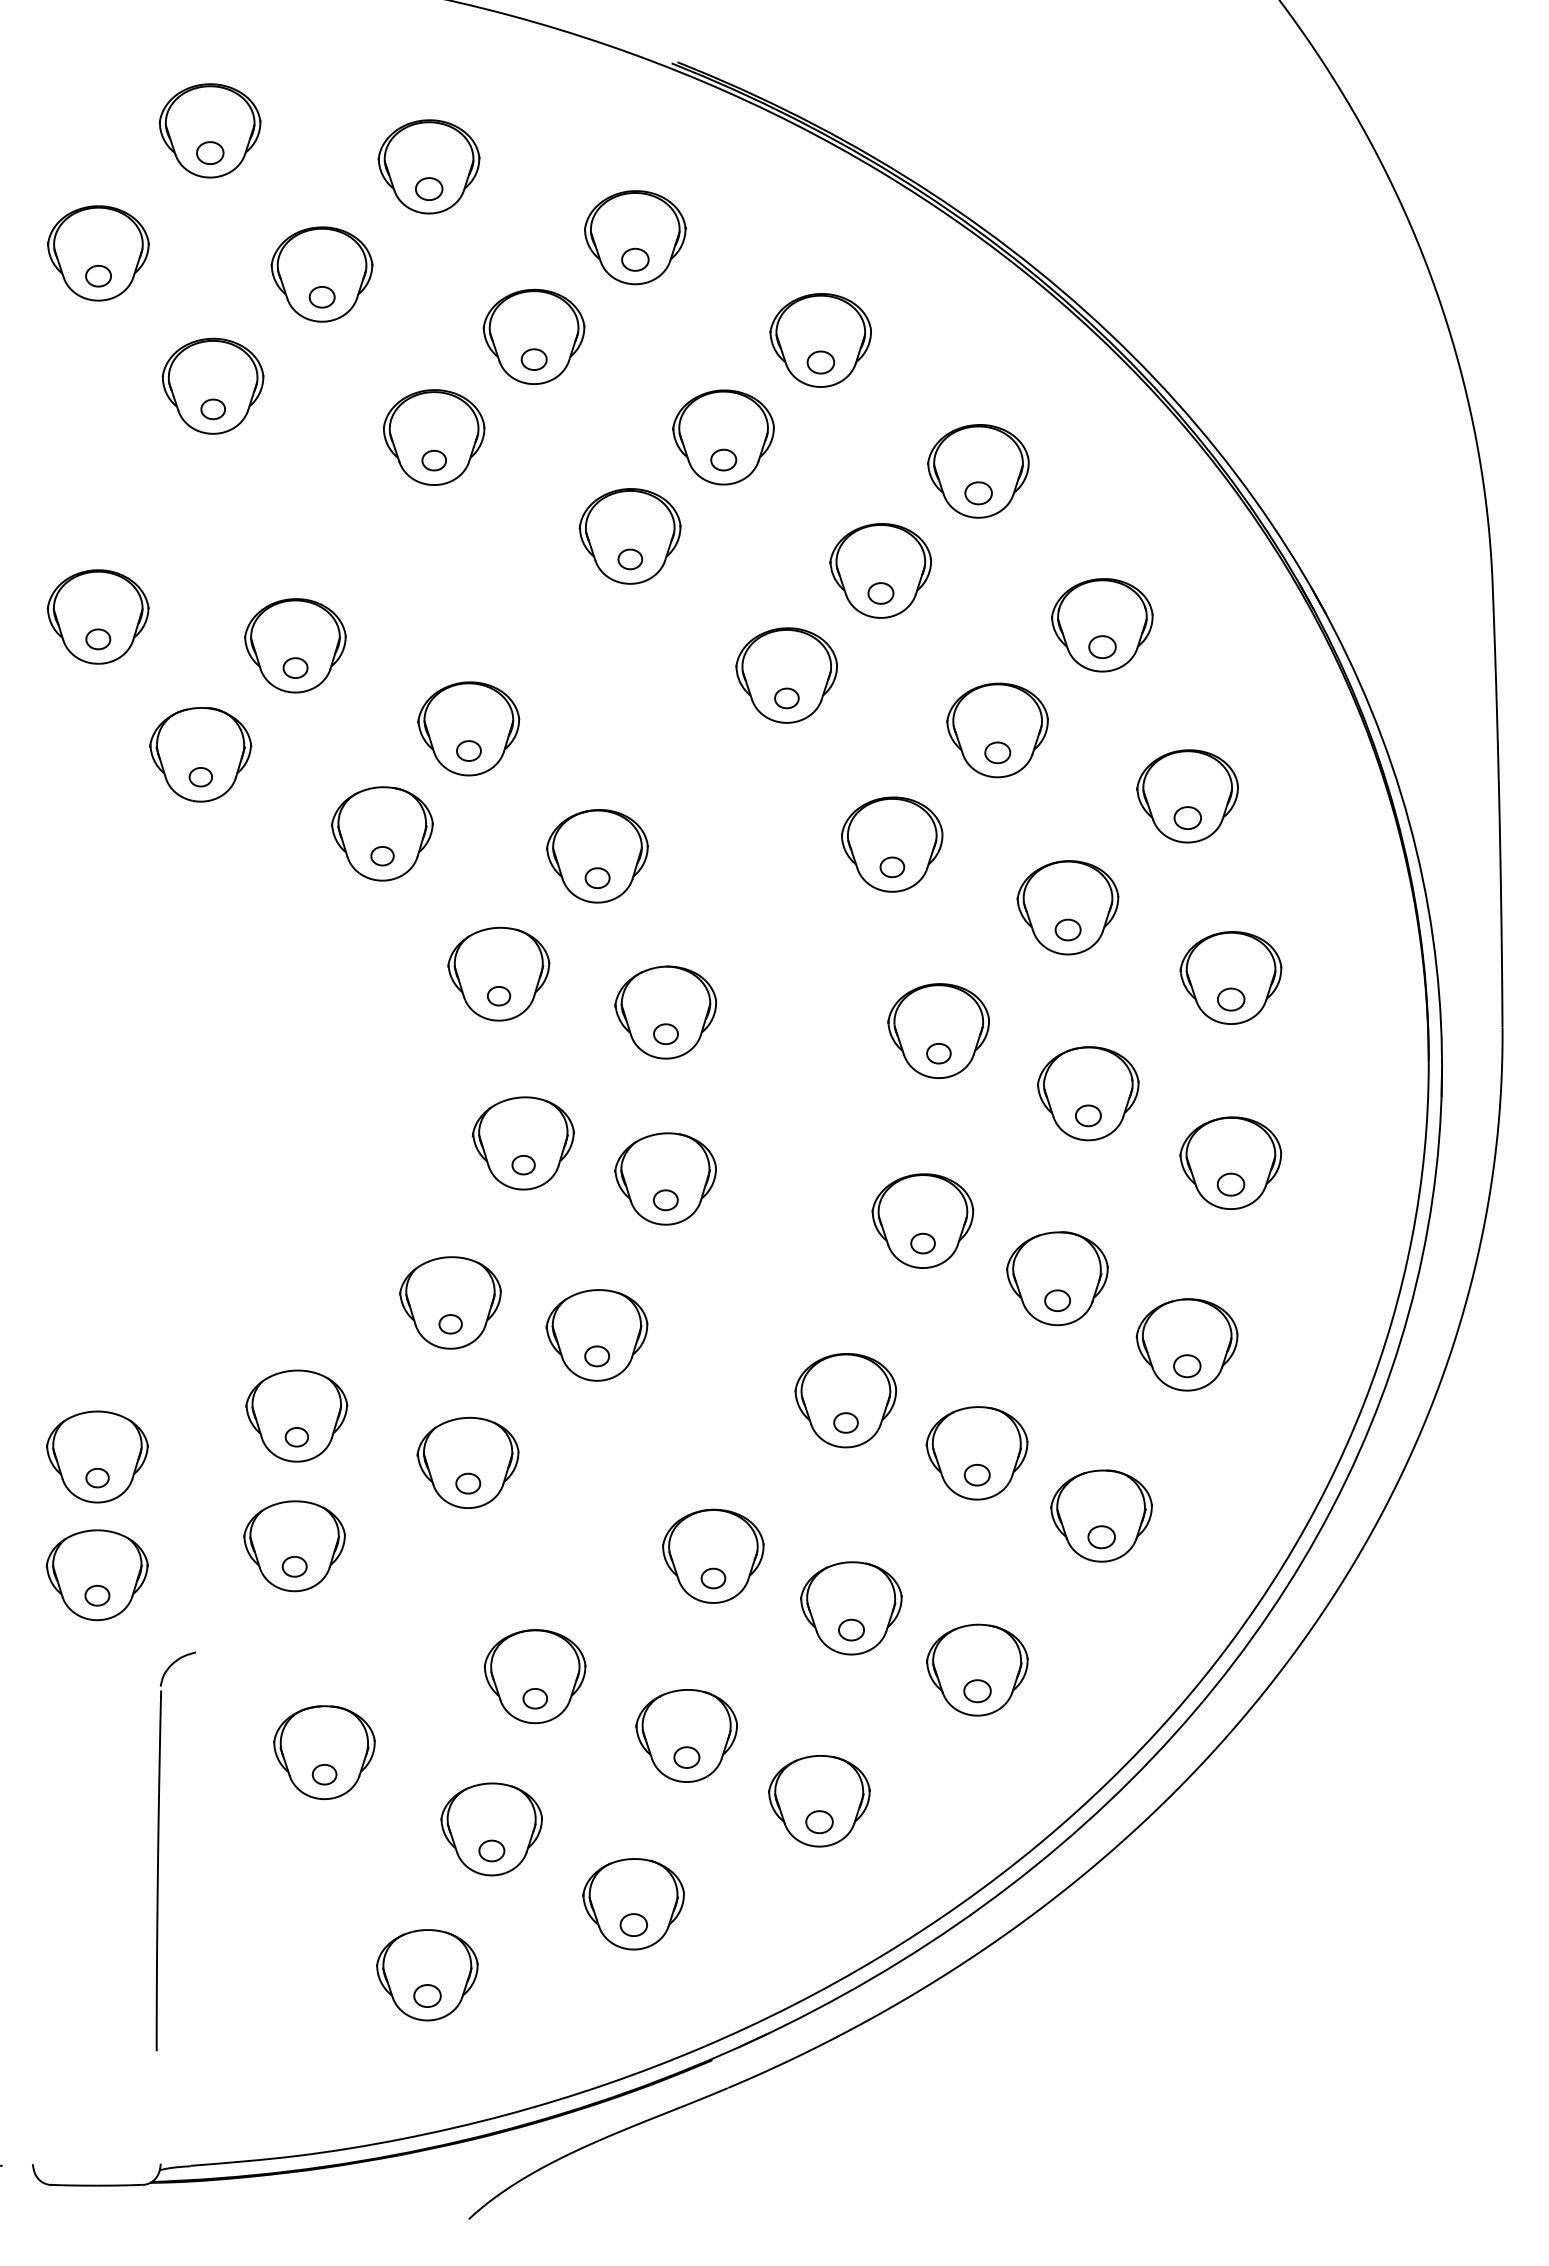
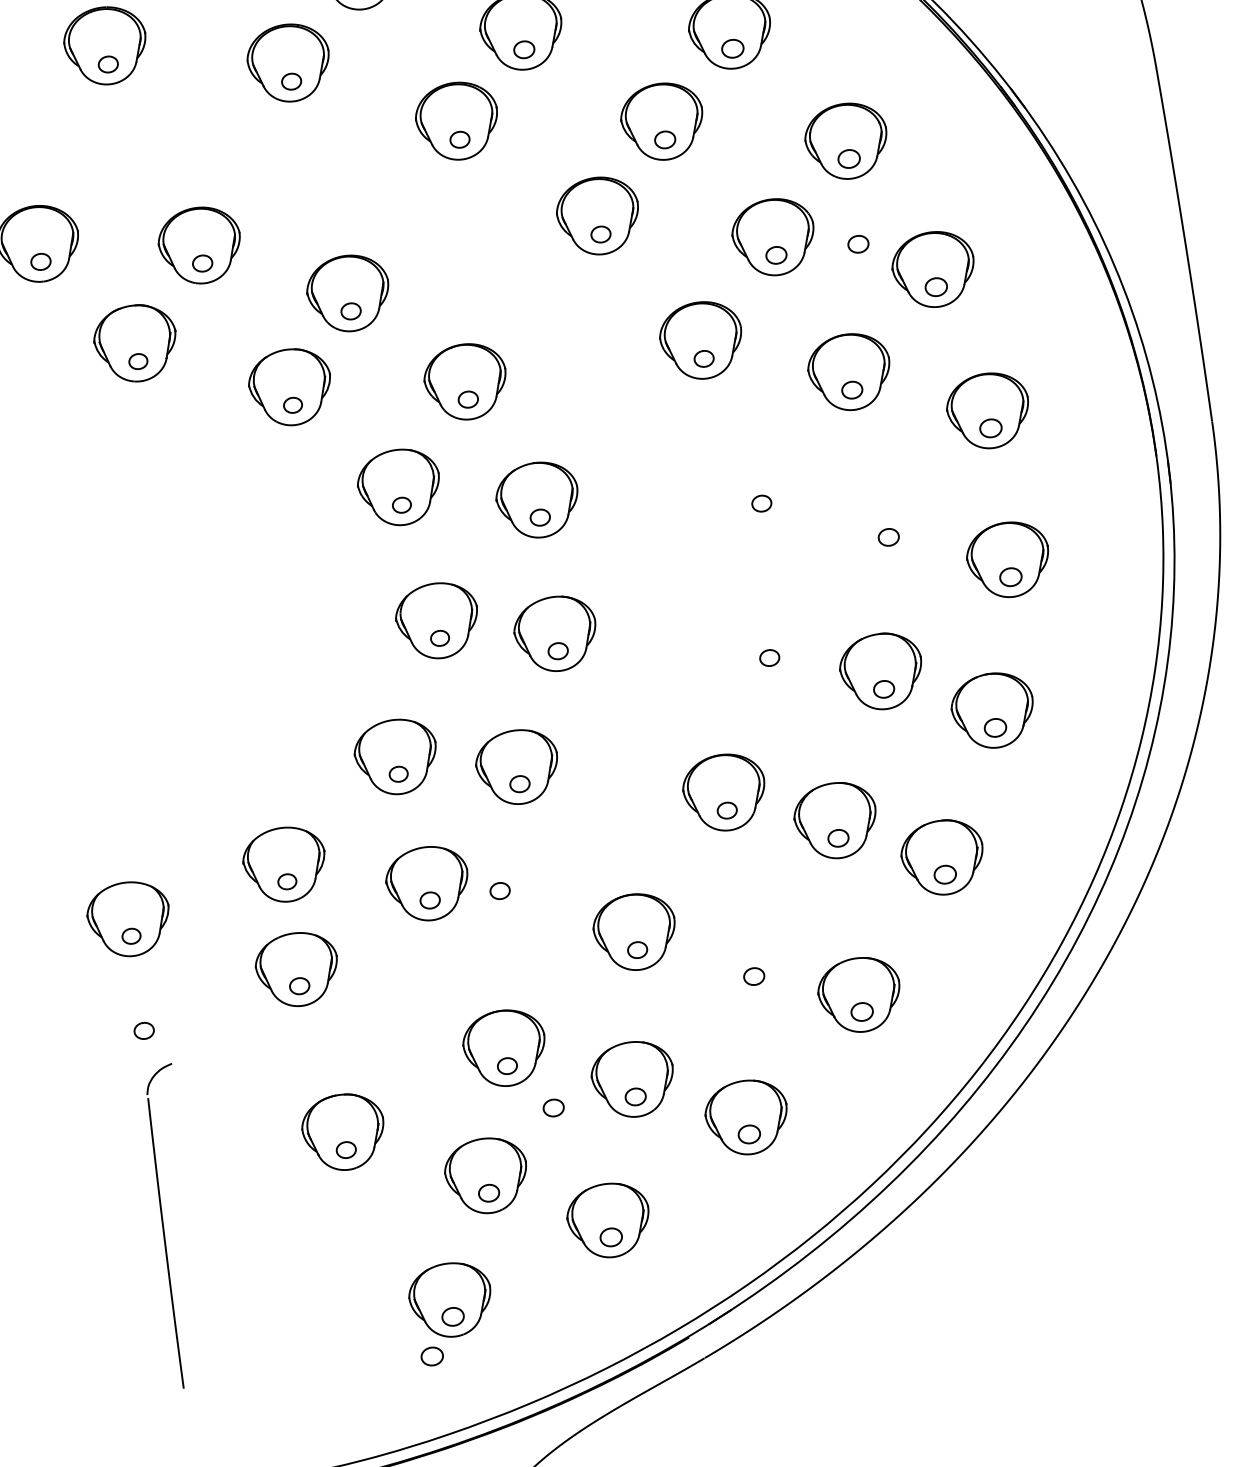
part: (1099, 752) -> (858, 244), added
part: (938, 1030) -> (758, 485), removed
part: (1087, 1093) -> (885, 519), removed
part: (922, 1220) -> (766, 639), removed
part: (555, 1483) -> (500, 890), added
part: (96, 1575) -> (141, 1014), removed
part: (851, 1608) -> (751, 959), removed
part: (584, 1757) -> (553, 1108), added
part: (159, 1851) -> (164, 1227), moved
part: (395, 2040) -> (432, 1356), added

